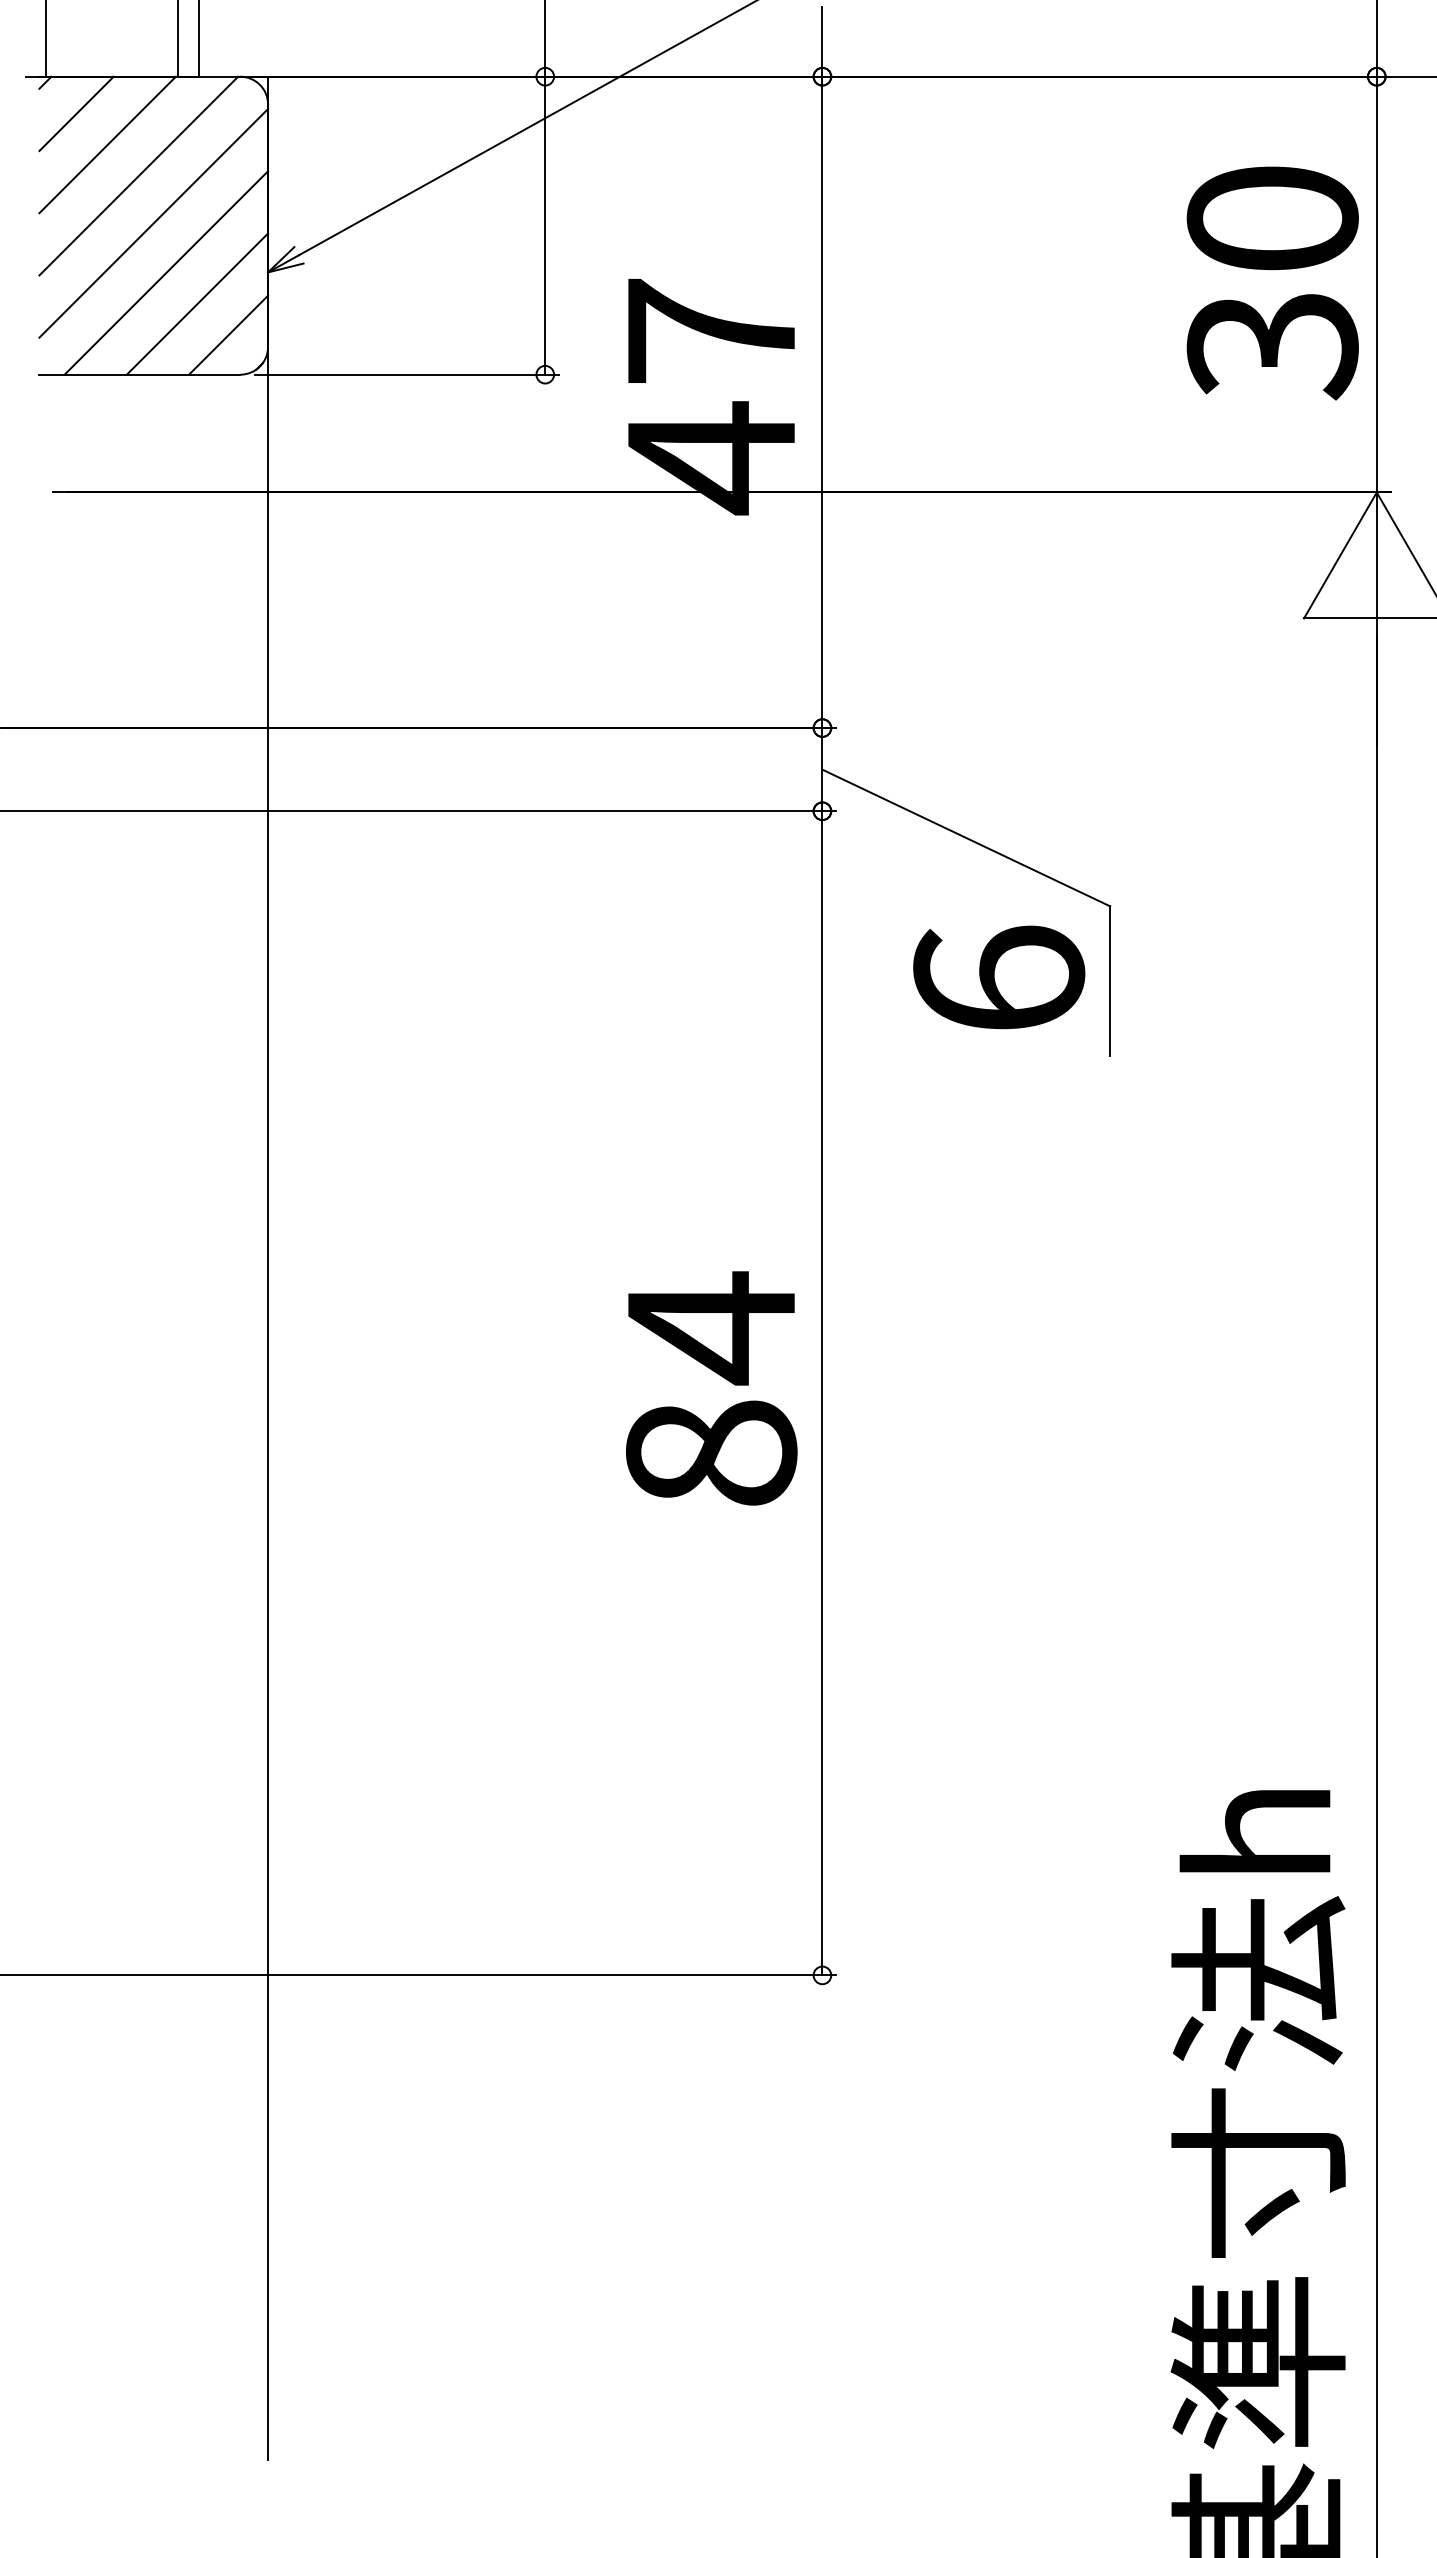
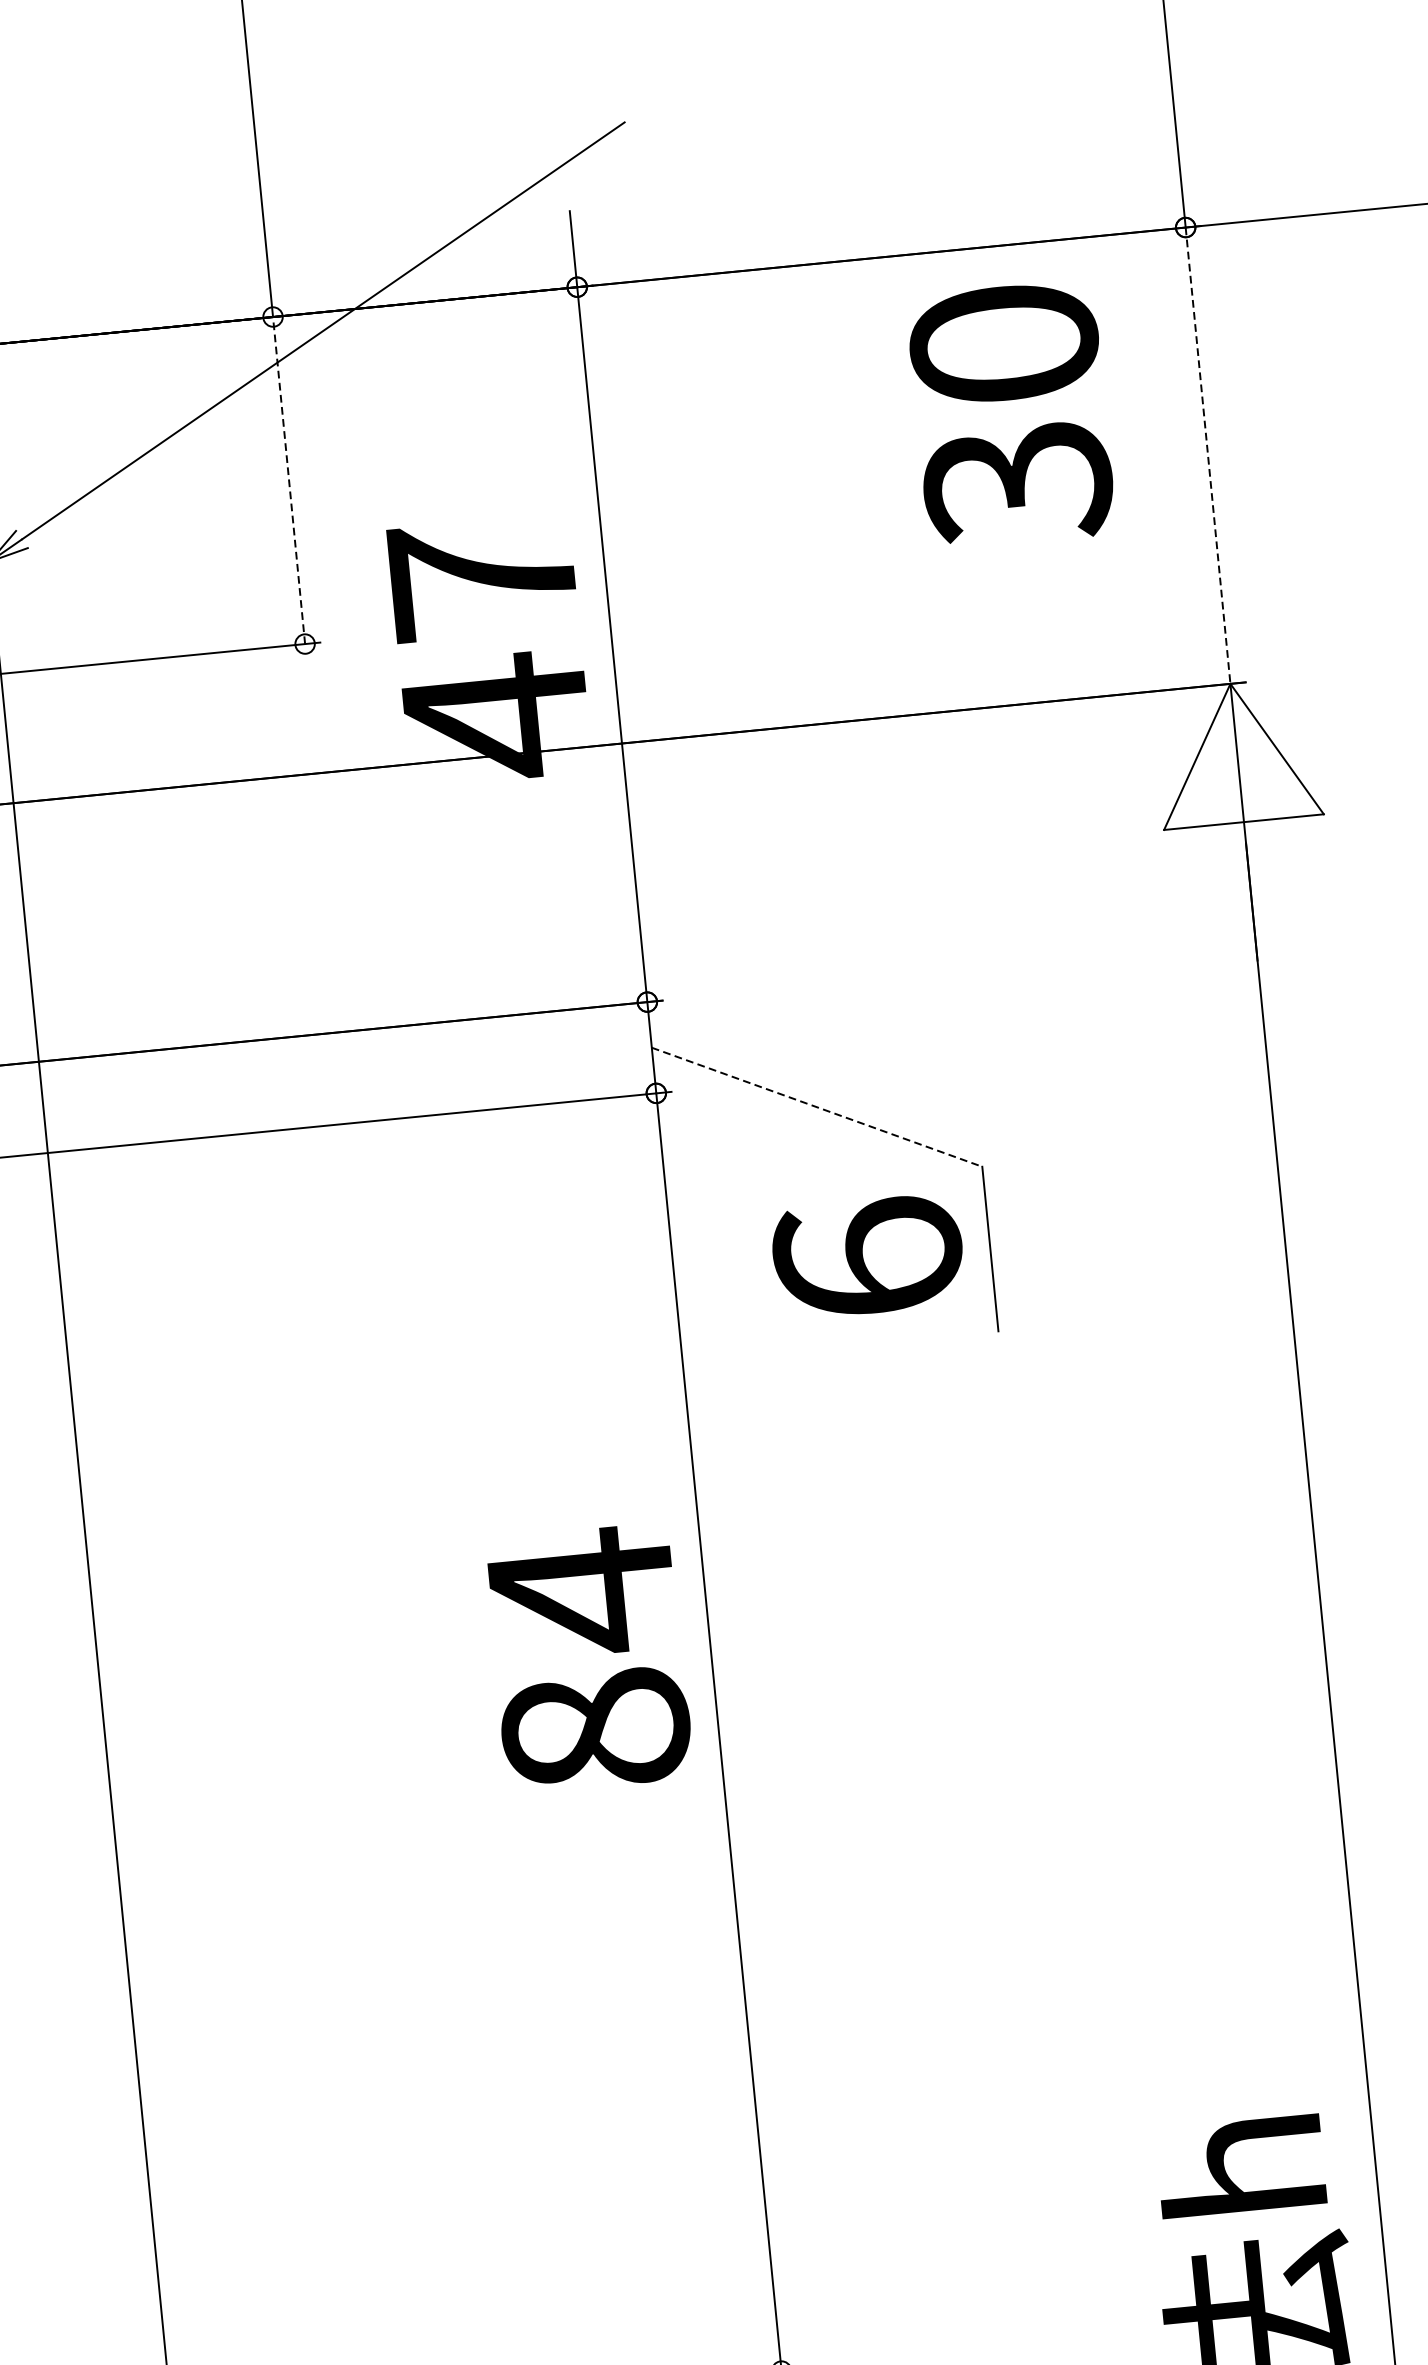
line: (545, 225) -> (289, 480), solid -> dashed
text: (1272, 283) -> (1010, 415), moved
line: (1376, 284) -> (1207, 455), solid -> dashed
line: (966, 838) -> (817, 1107), solid -> dashed
text: (711, 1388) -> (588, 1658), moved

